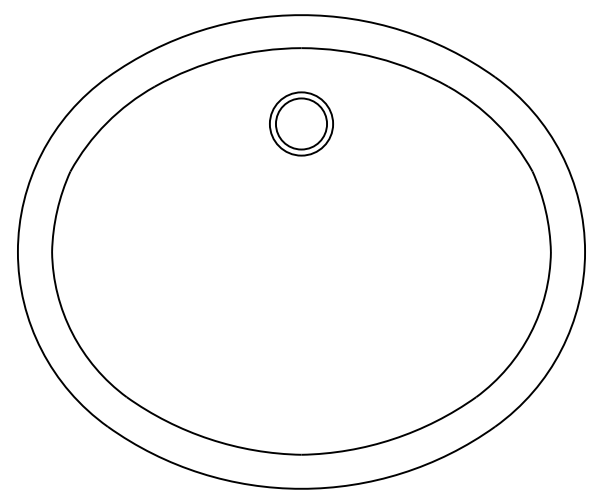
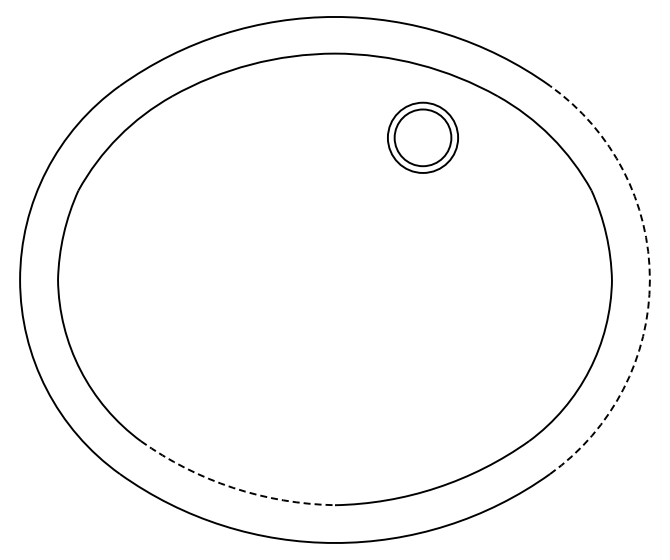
part: (301, 123) -> (422, 137), moved
arc: (584, 251) -> (649, 279), solid -> dashed
arc: (210, 438) -> (233, 487), solid -> dashed

